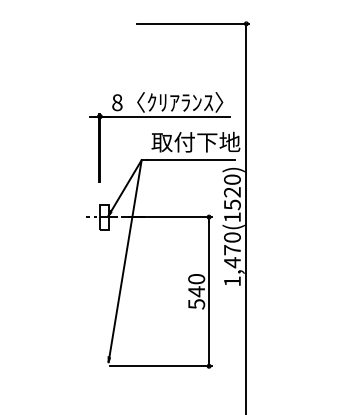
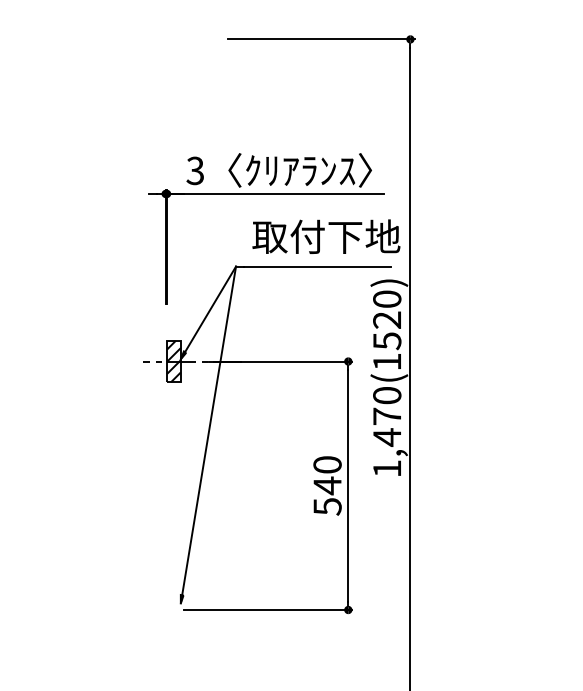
text: (117, 102) -> (195, 170), 8 -> 3
hatch: (104, 216) -> (174, 360), added

